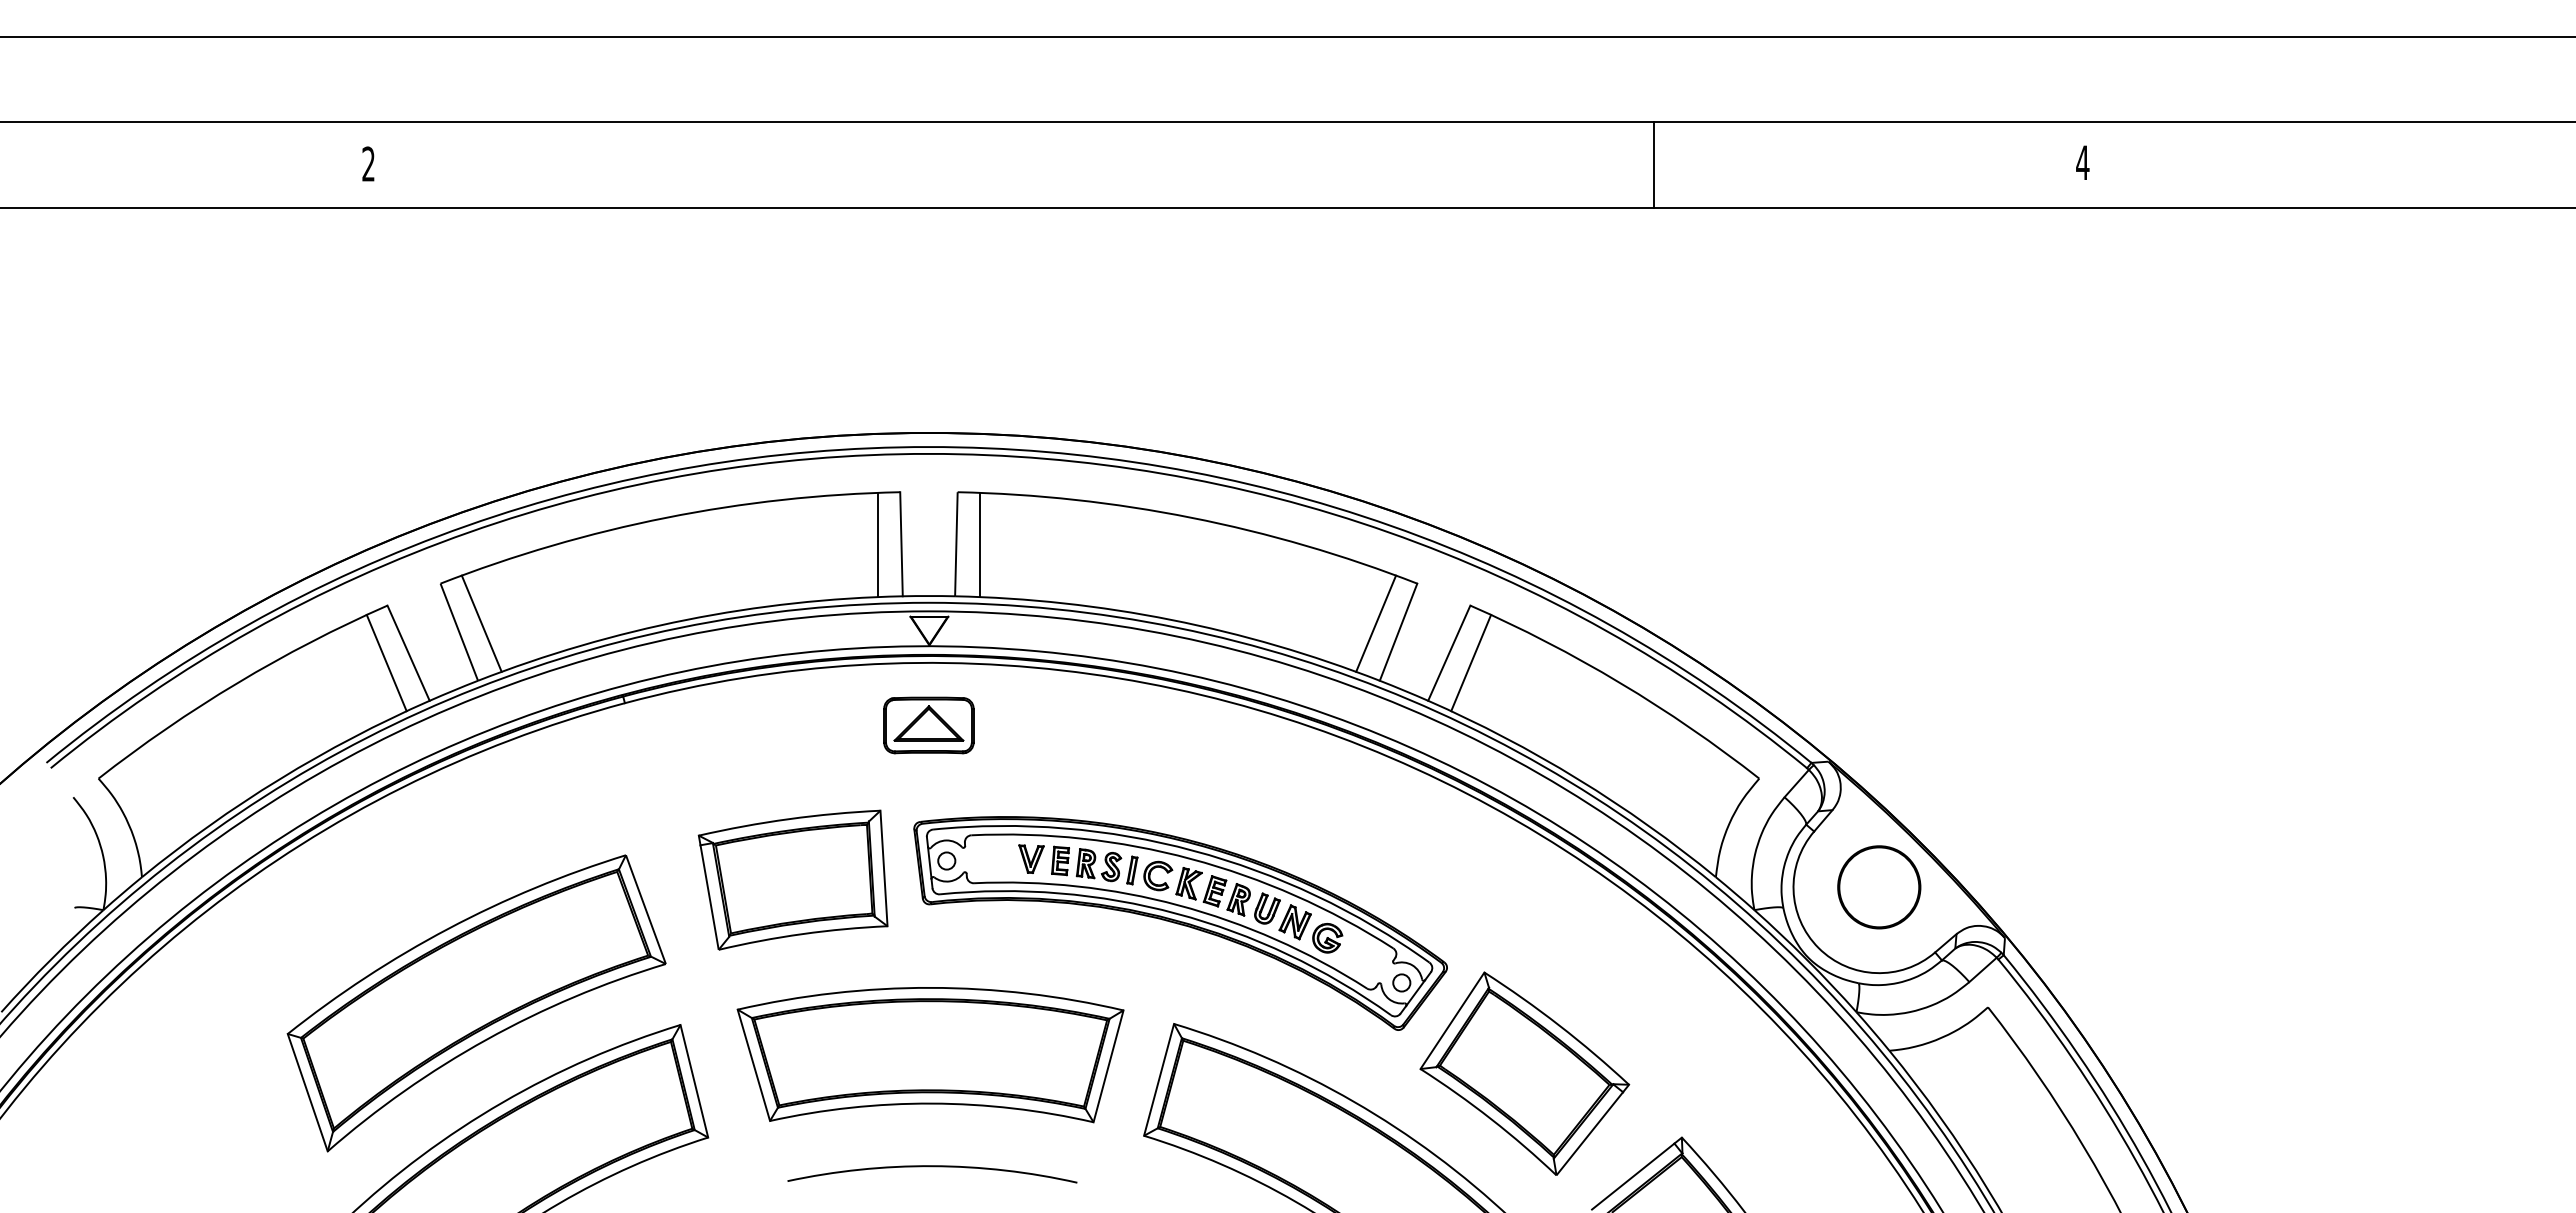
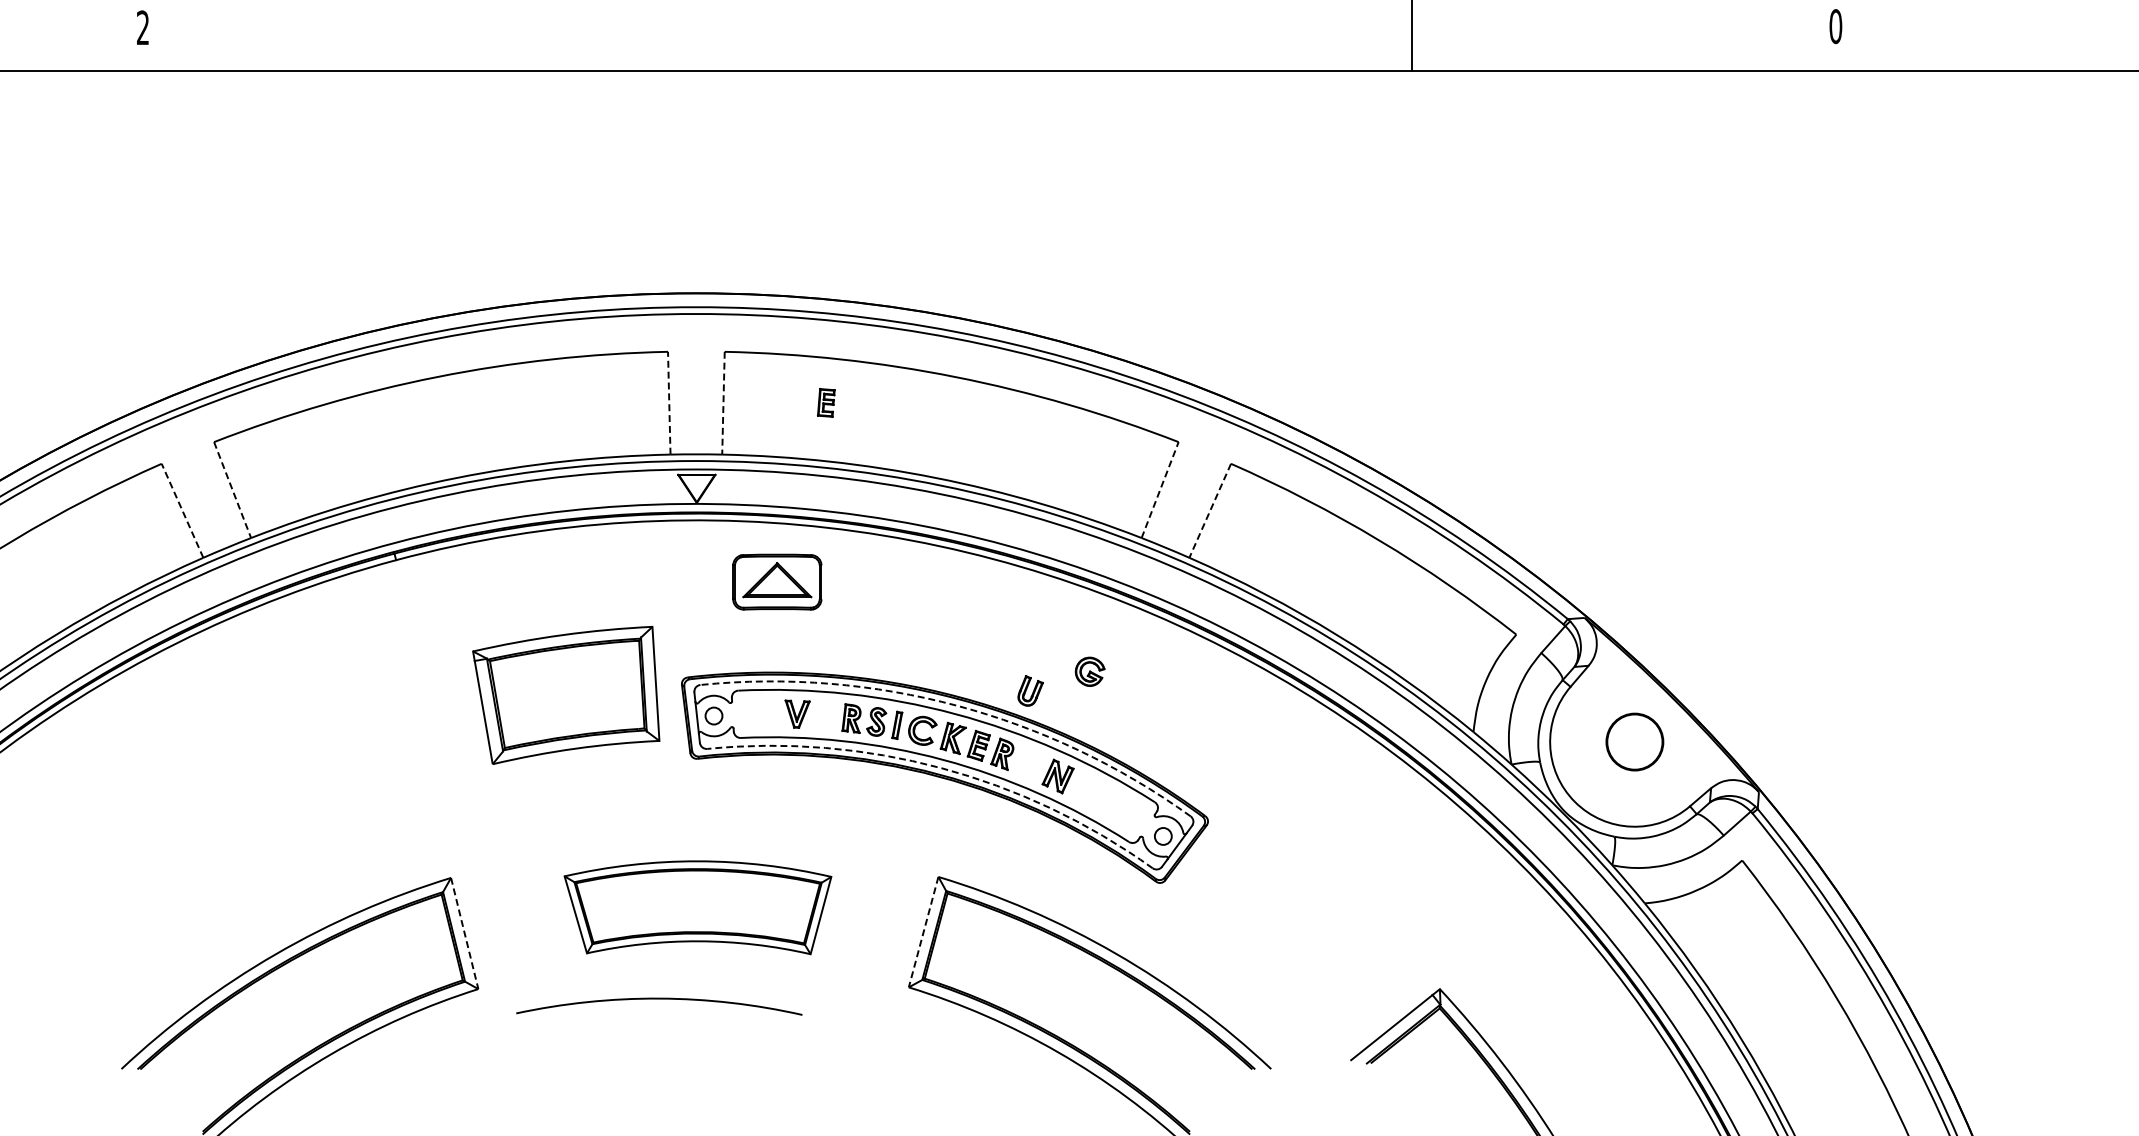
text: (2082, 162) -> (1835, 26), 4 -> 0
line: (901, 543) -> (669, 402), solid -> dashed
line: (877, 544) -> (645, 403), removed
line: (956, 544) -> (723, 403), solid -> dashed
line: (980, 544) -> (747, 403), removed
line: (481, 623) -> (254, 481), removed
line: (1376, 623) -> (1138, 481), removed
line: (1398, 631) -> (1160, 489), solid -> dashed
line: (459, 632) -> (232, 490), solid -> dashed
line: (408, 652) -> (182, 510), solid -> dashed
line: (1449, 653) -> (1210, 511), solid -> dashed
line: (386, 662) -> (160, 519), removed
line: (1471, 662) -> (1232, 519), removed
part: (928, 725) -> (776, 582), moved
arc: (1193, 850) -> (957, 705), solid -> dashed
part: (1060, 860) -> (826, 402), moved
part: (792, 879) -> (565, 694), moved
circle: (1879, 887) -> (1635, 742), size x0.7
part: (1267, 908) -> (1030, 690), moved
arc: (1176, 913) -> (940, 767), solid -> dashed
part: (1327, 938) -> (1089, 672), moved
part: (476, 1003) -> (249, 856), removed
part: (930, 1055) -> (697, 908), size x0.7
part: (1524, 1073) -> (1284, 925), removed
line: (1159, 1079) -> (924, 931), solid -> dashed
line: (694, 1081) -> (464, 933), solid -> dashed
arc: (932, 1167) -> (659, 999), moved

